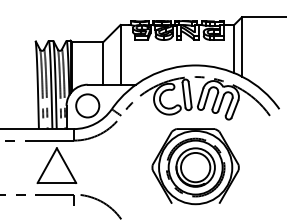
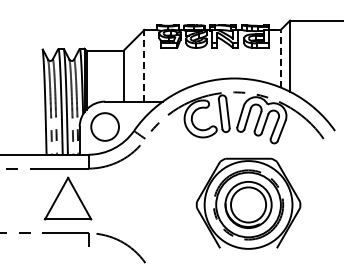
line: (233, 48) -> (280, 58), solid -> dashed
line: (120, 54) -> (144, 65), solid -> dashed
part: (195, 166) -> (248, 203), moved

